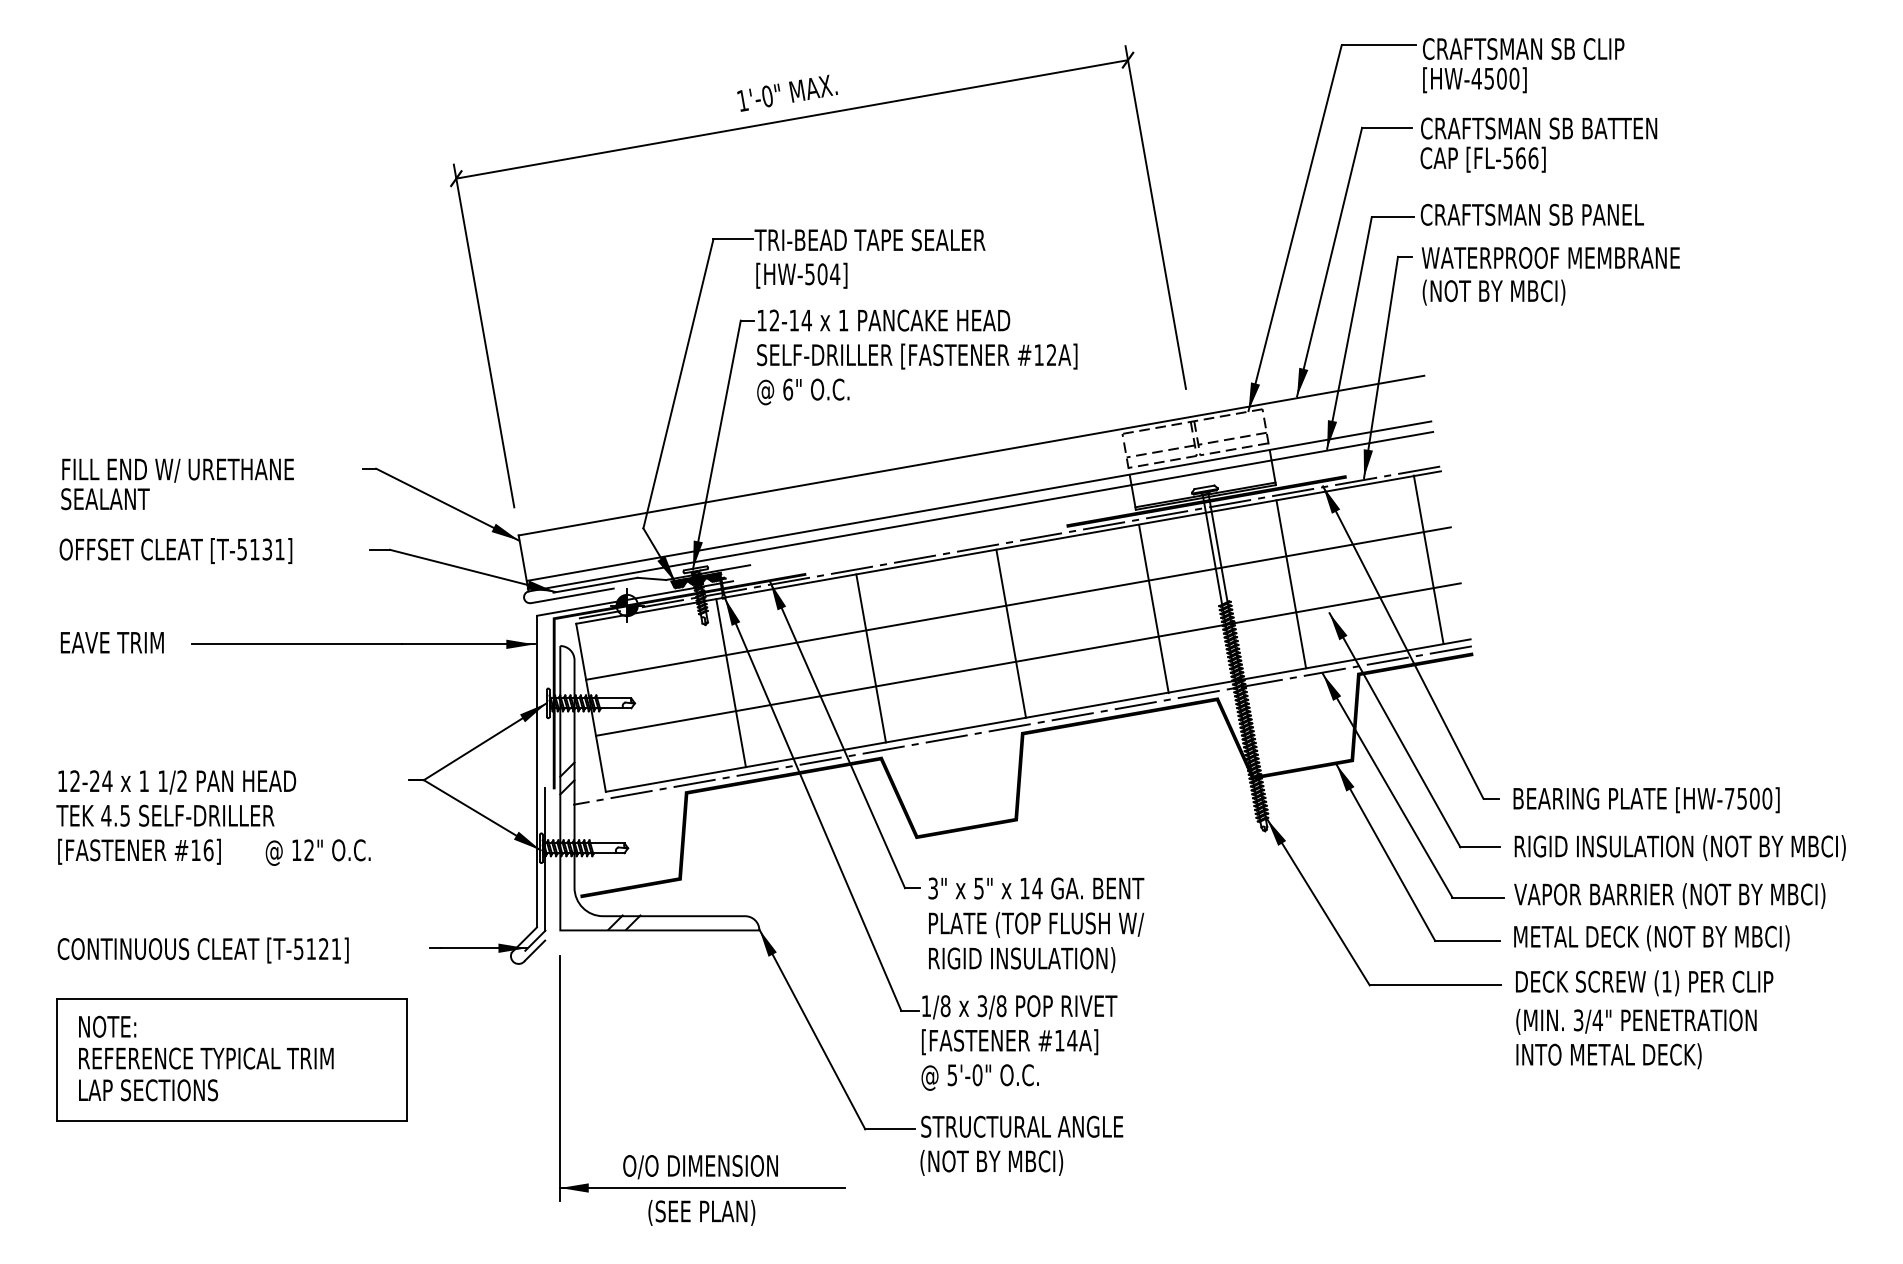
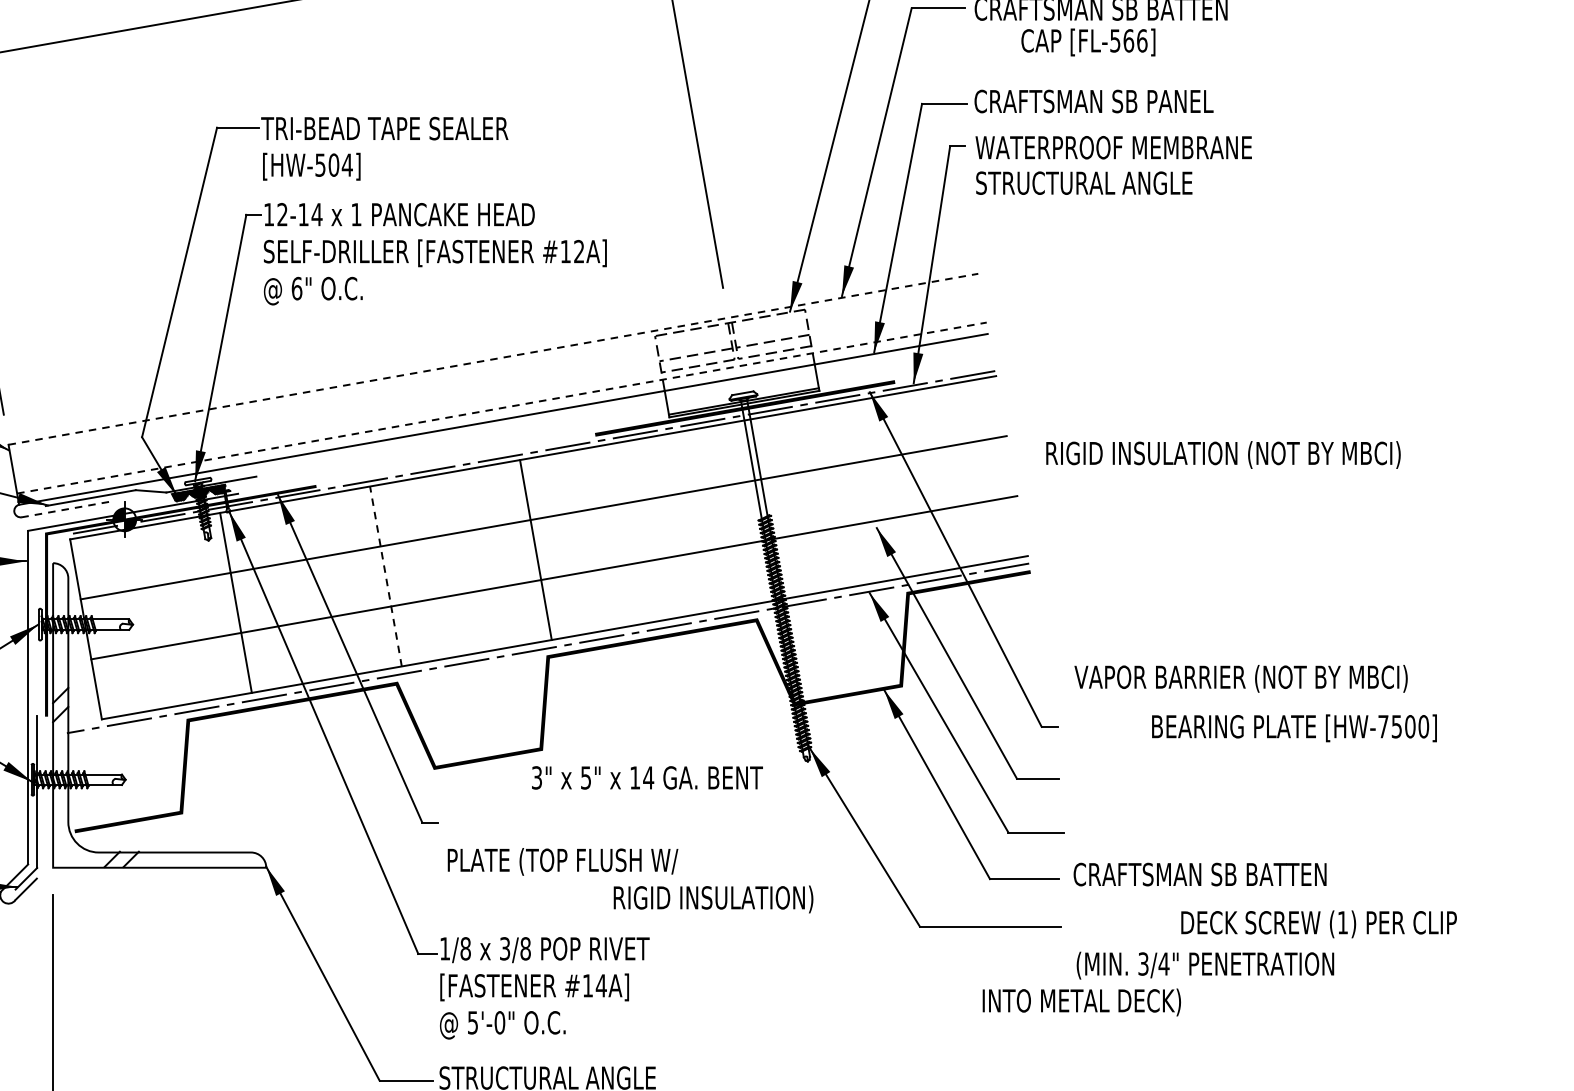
text: (1482, 159) -> (1087, 42), moved
text: (1523, 292) -> (1084, 184), (NOT BY MBCI) -> STRUCTURAL ANGLE
line: (971, 455) -> (493, 359), solid -> dashed
line: (979, 501) -> (501, 408), solid -> dashed
line: (1428, 559) -> (982, 470), removed
line: (1291, 584) -> (836, 497), removed
line: (572, 595) -> (66, 509), solid -> dashed
line: (1153, 609) -> (688, 524), removed
line: (871, 657) -> (386, 575), solid -> dashed
text: (1646, 800) -> (1294, 728), moved
text: (1679, 847) -> (1222, 454), moved
text: (1036, 888) -> (647, 777), moved
text: (1669, 895) -> (1240, 678), moved
text: (1651, 938) -> (1221, 876), METAL DECK (NOT BY MBCI) -> CRAFTSMAN SB BATTEN
text: (1022, 959) -> (713, 898), moved
text: (1644, 983) -> (1318, 924), moved
text: (1608, 1056) -> (1081, 1002), moved

